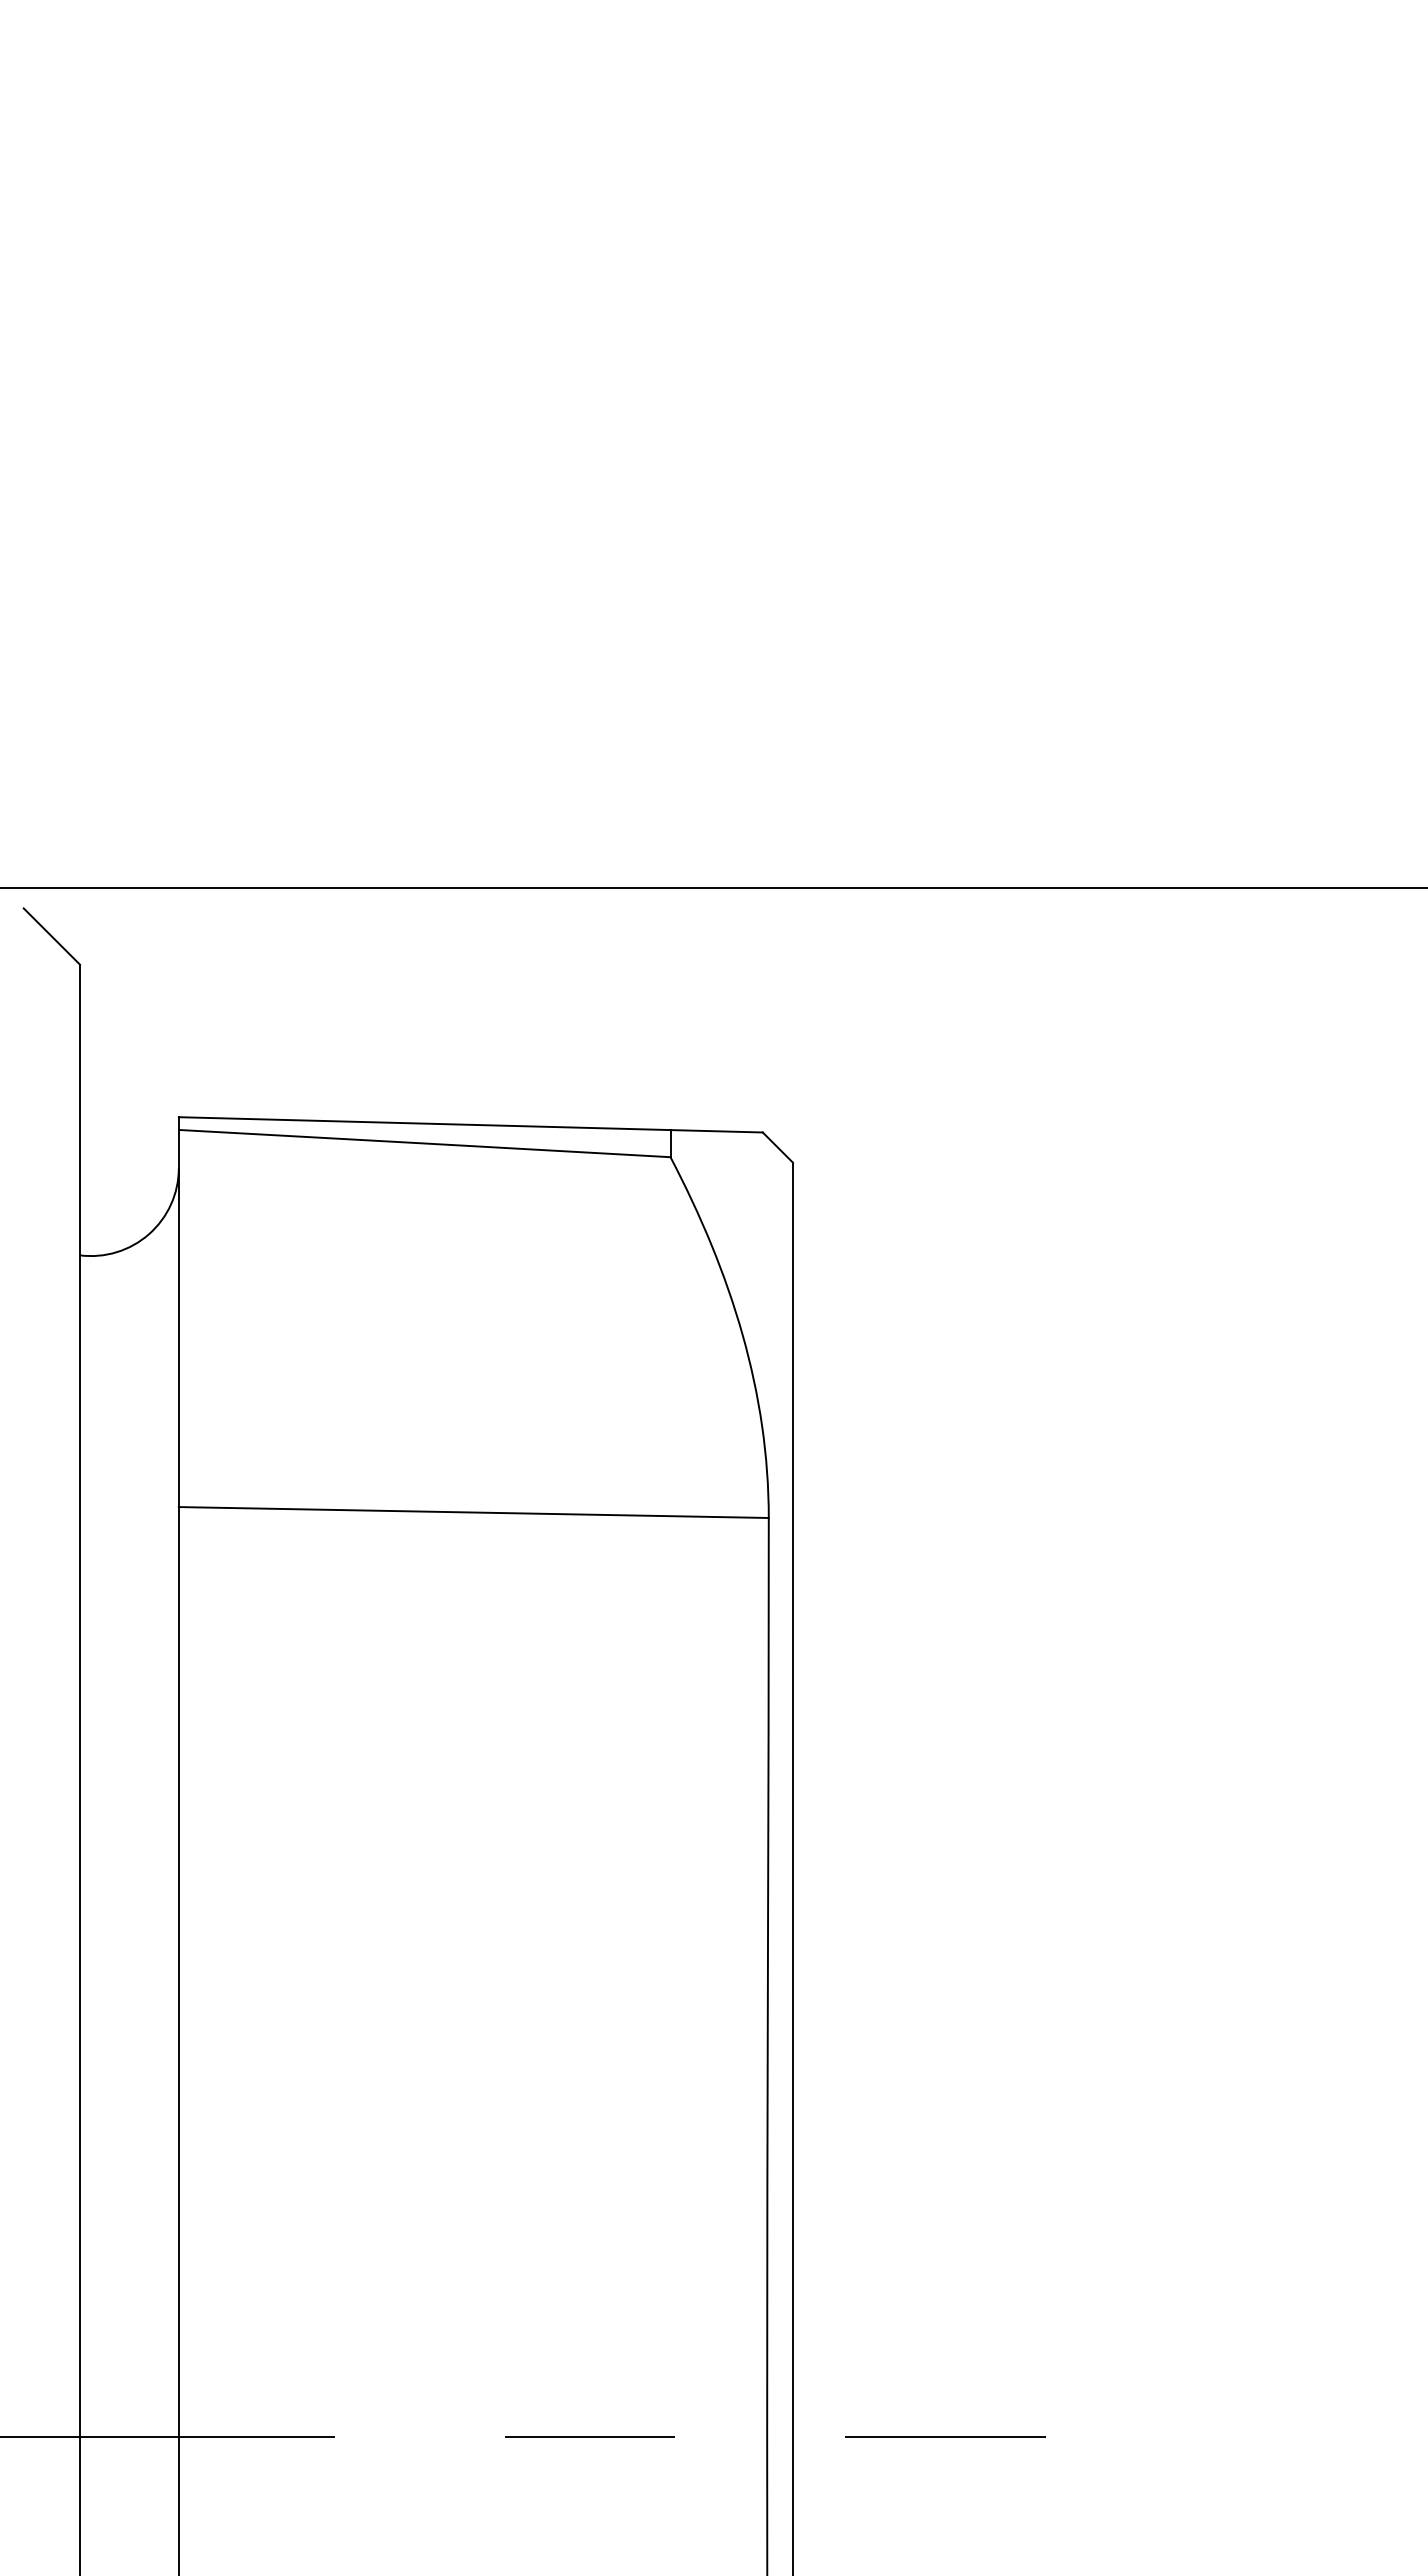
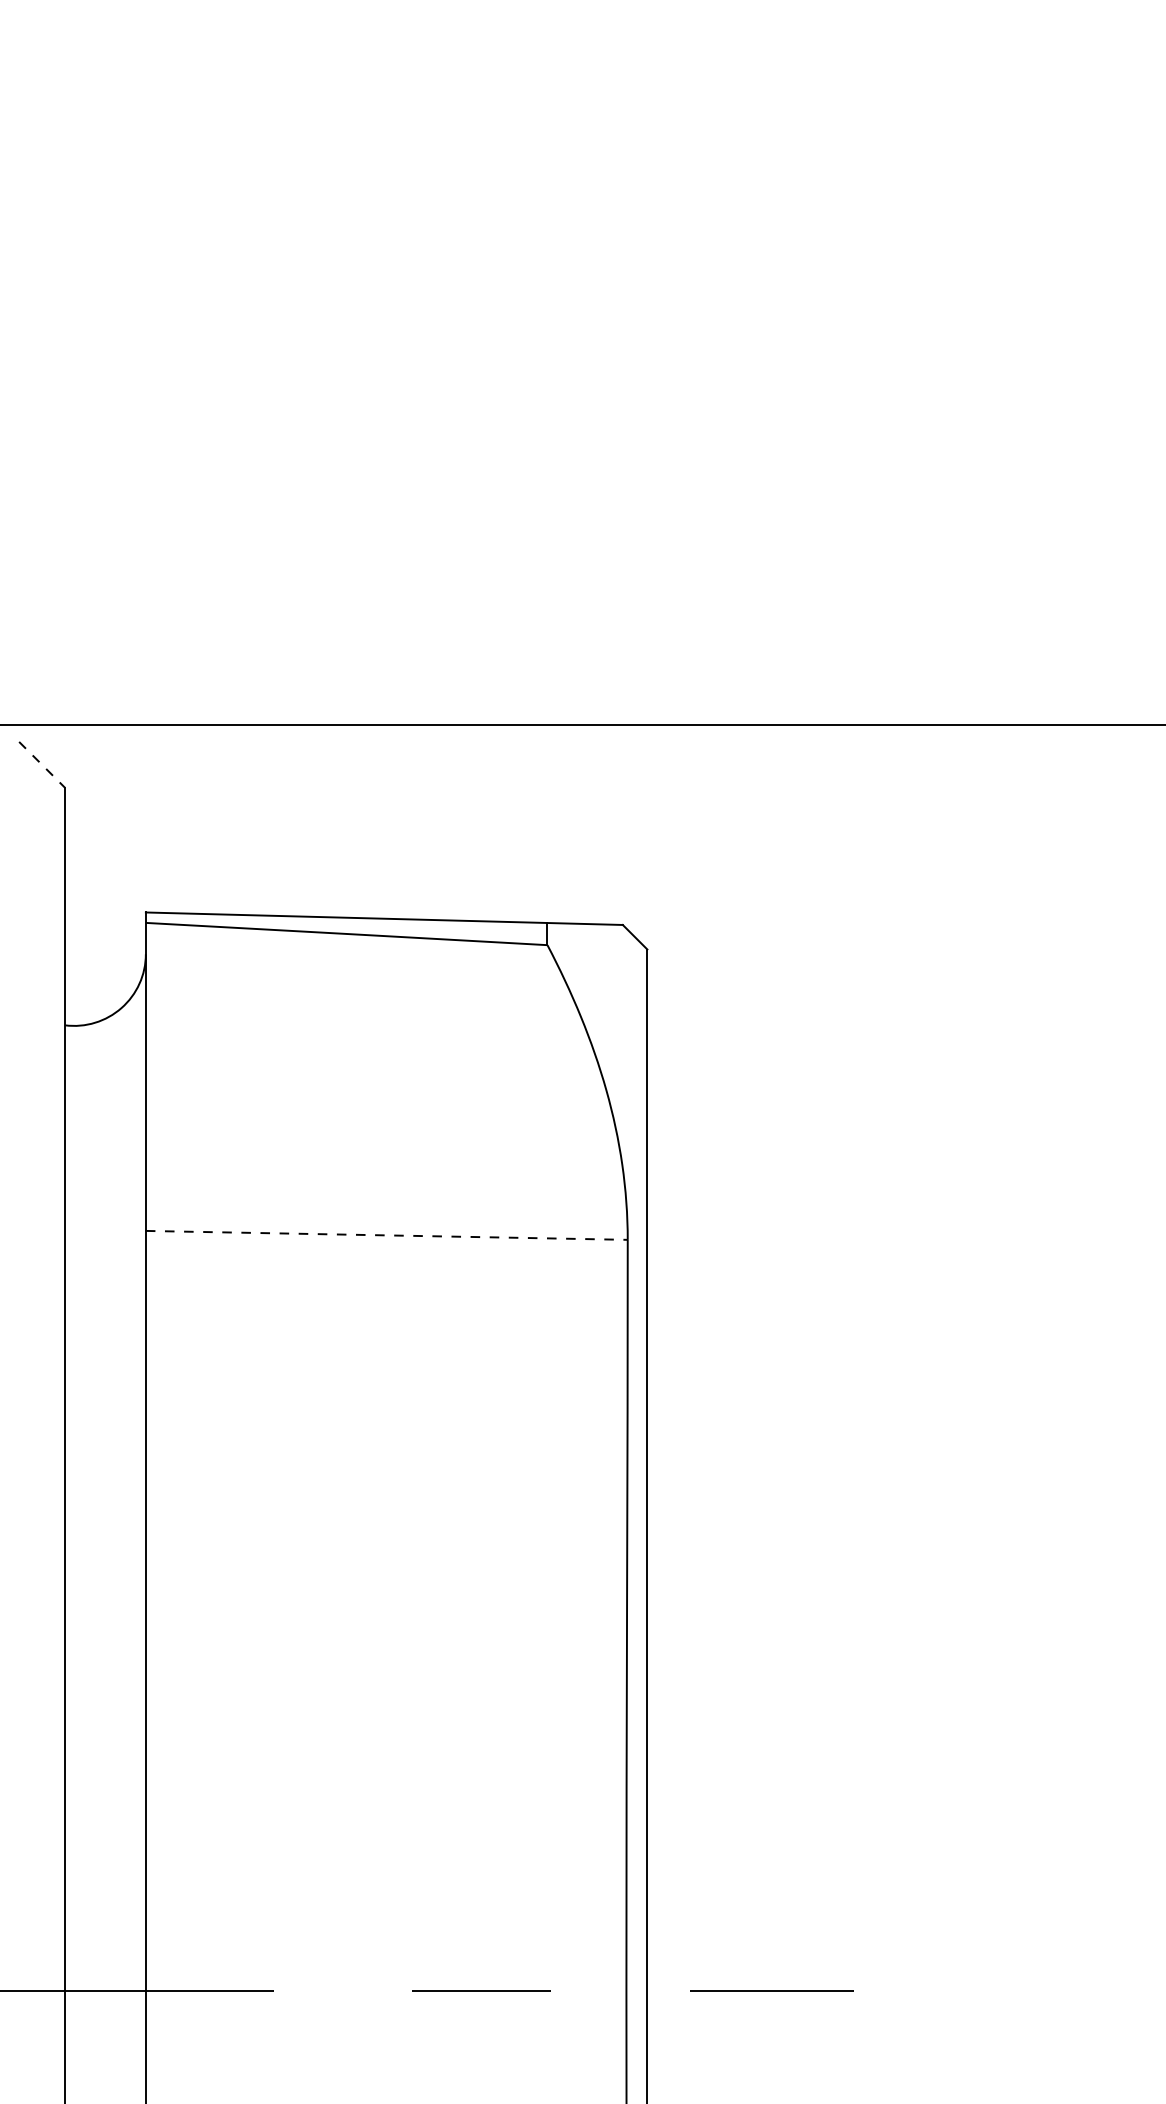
line: (51, 936) -> (41, 764), solid -> dashed
line: (474, 1512) -> (387, 1235), solid -> dashed

